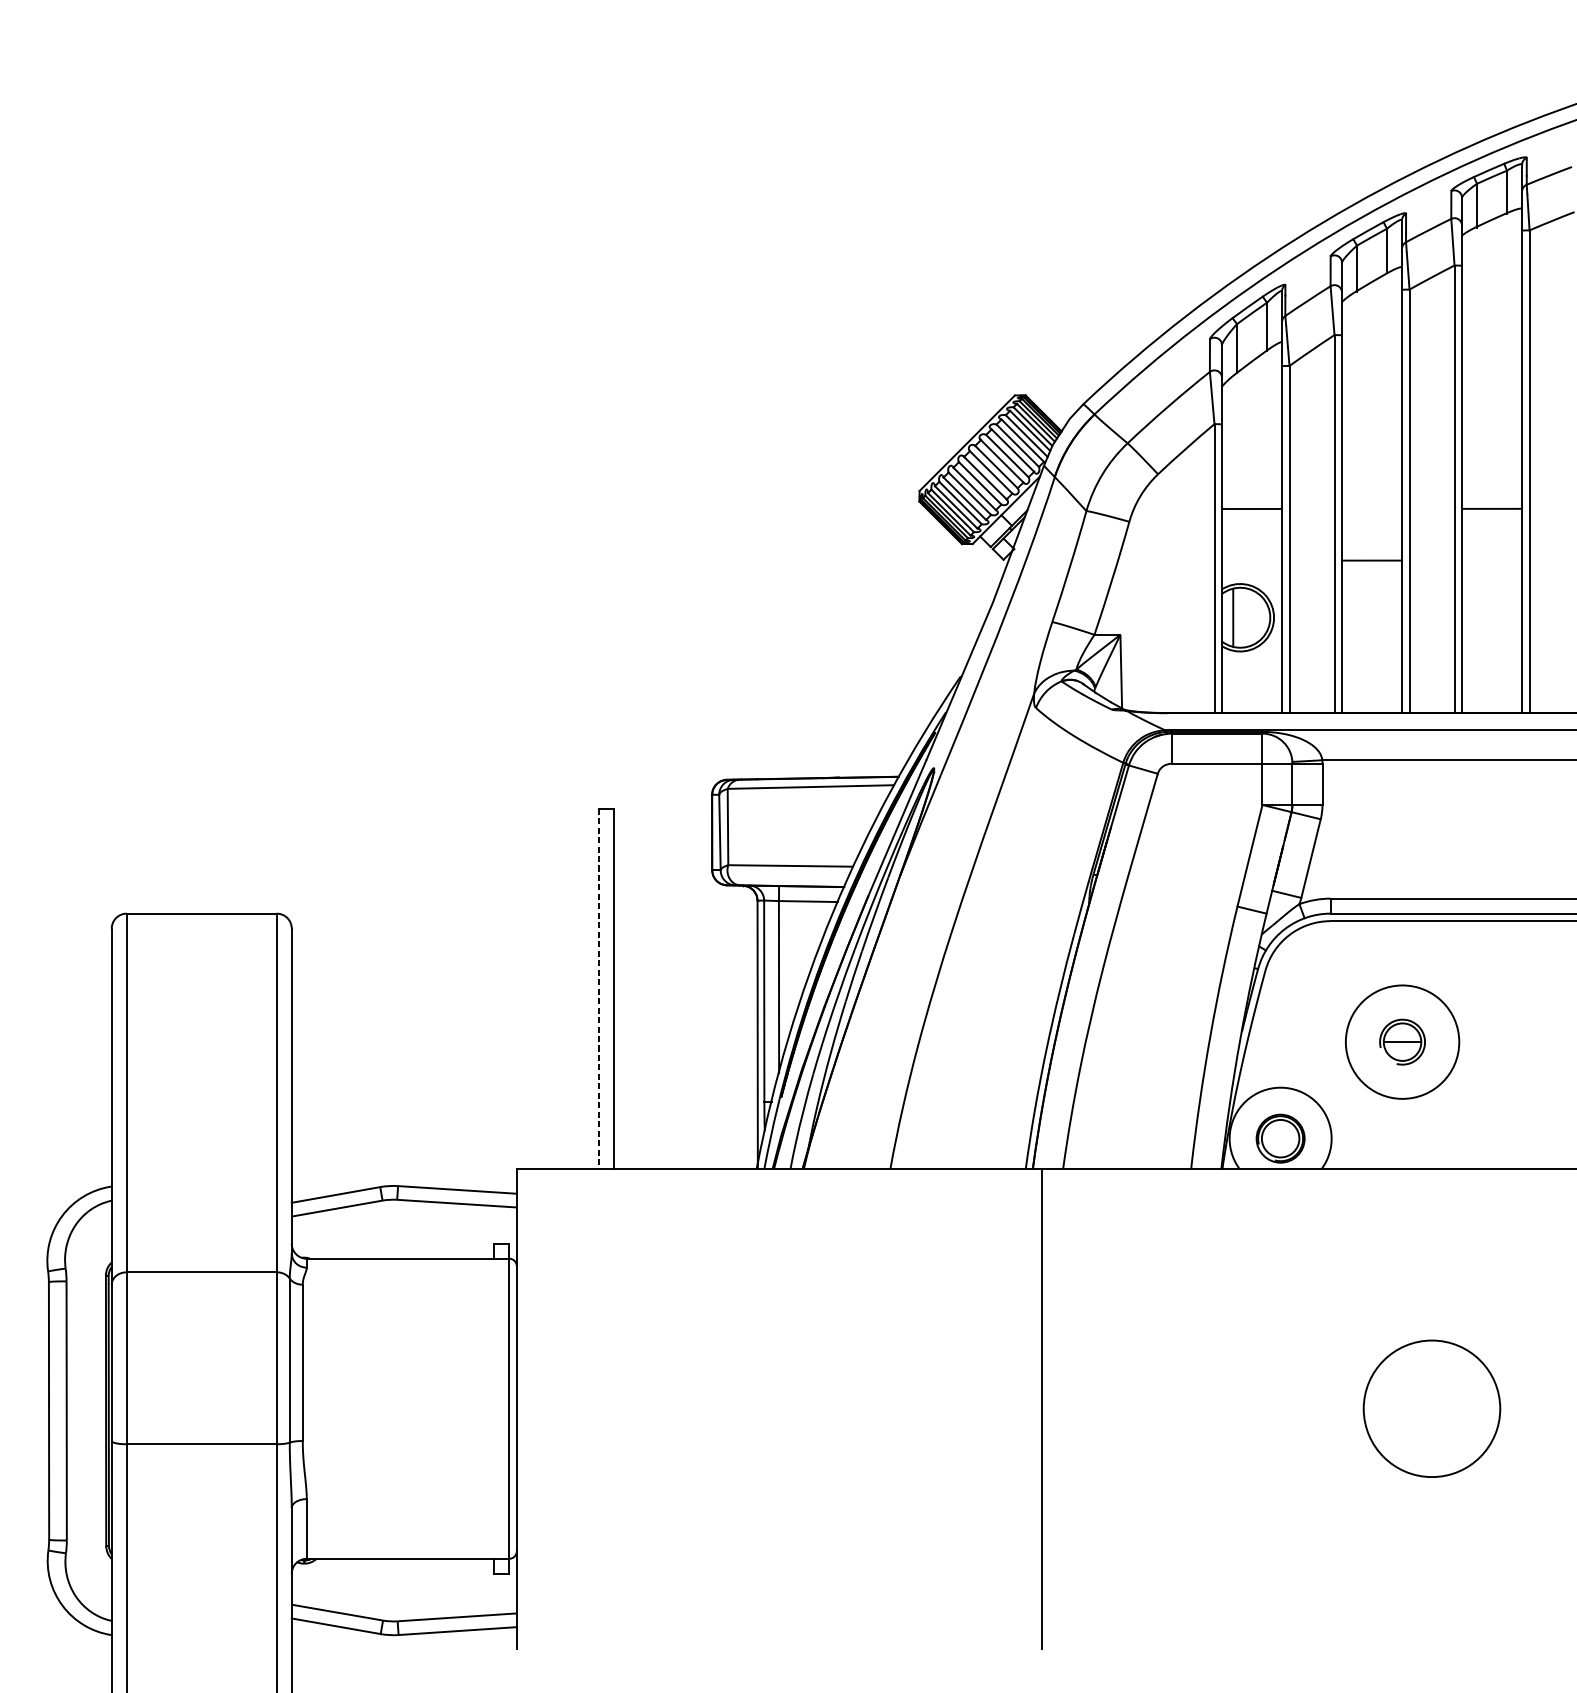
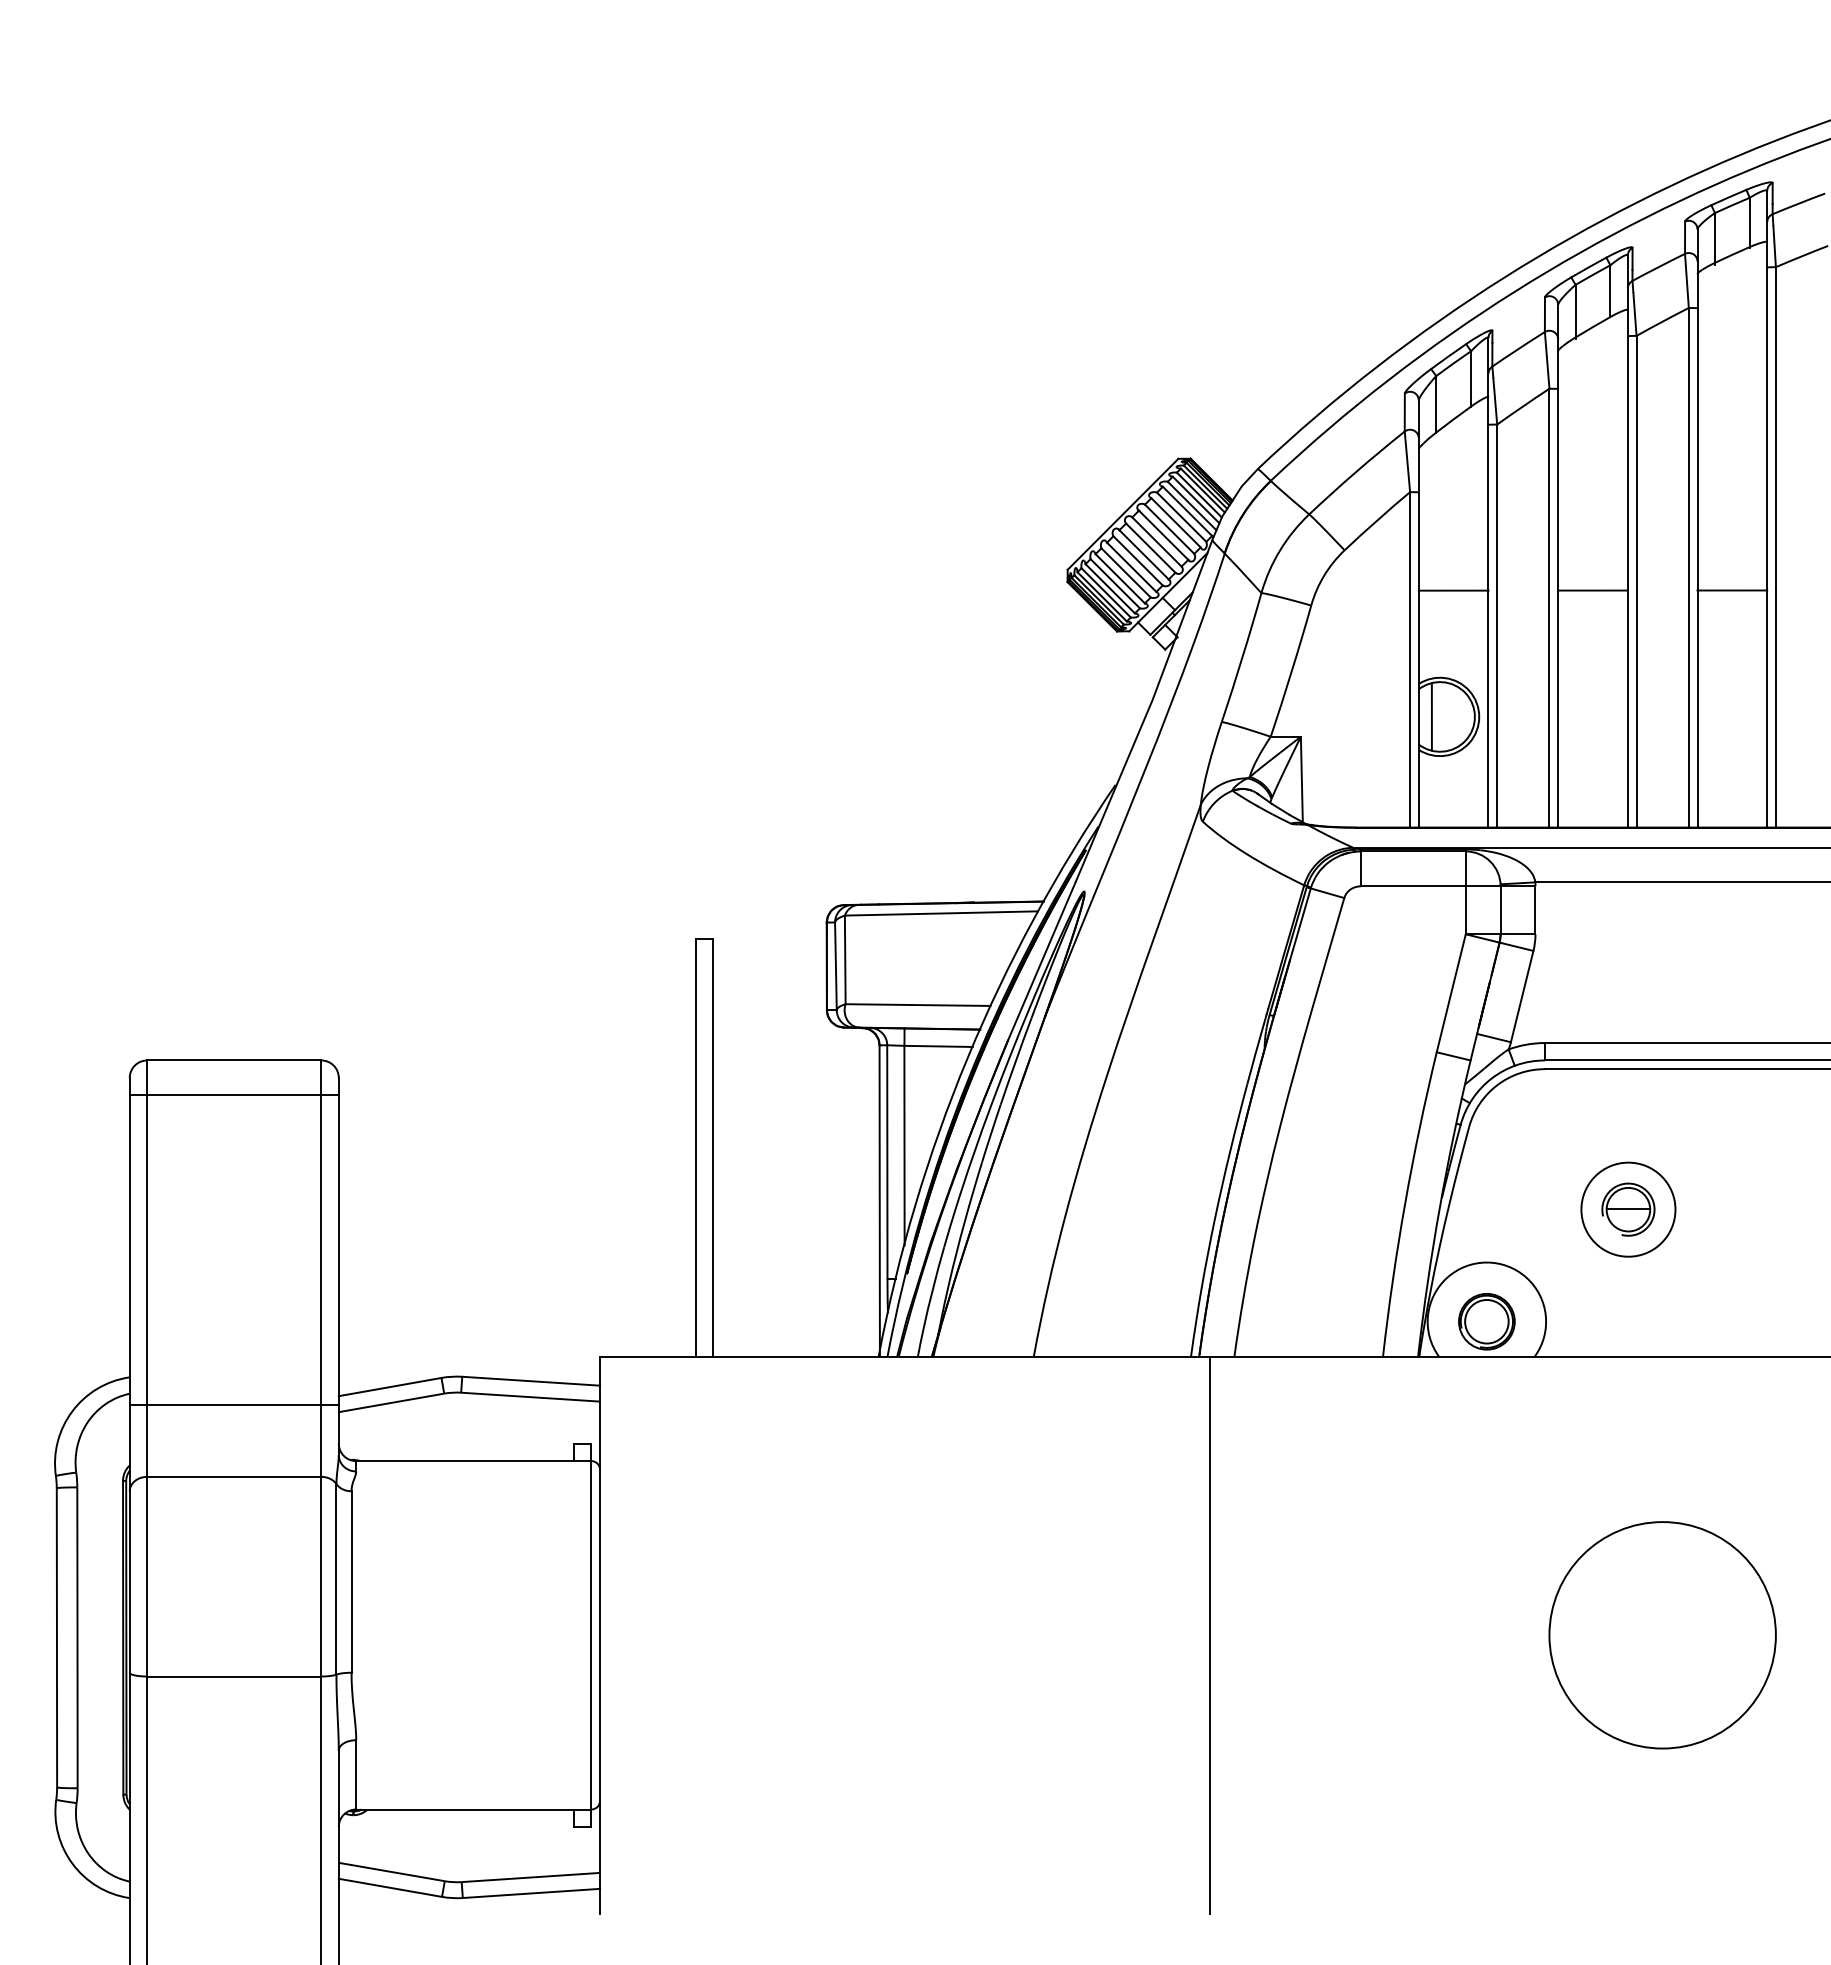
line: (1371, 560) -> (1592, 590), moved
line: (201, 943) -> (233, 1095), added
line: (599, 989) -> (695, 1148), dashed -> solid
circle: (1402, 1042) -> (1628, 1209), size x0.71
line: (201, 1209) -> (233, 1404), added
circle: (1431, 1408) -> (1662, 1635), size x1.43

